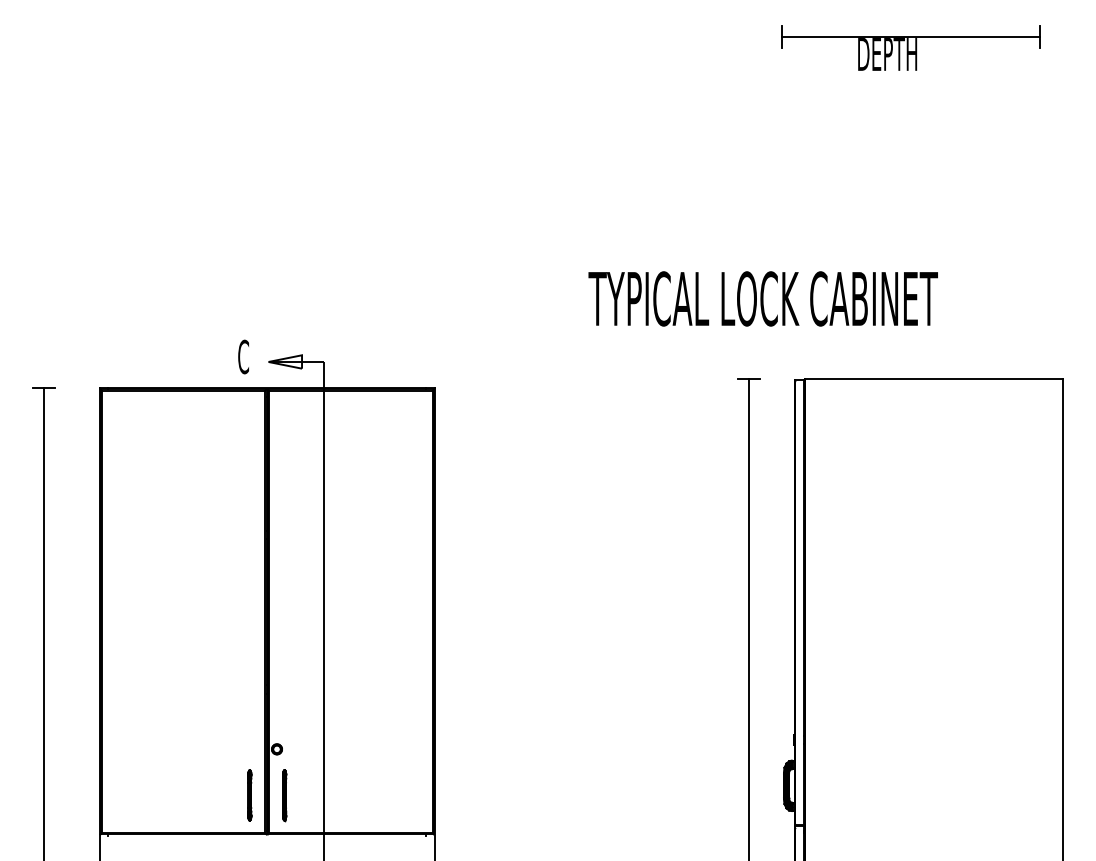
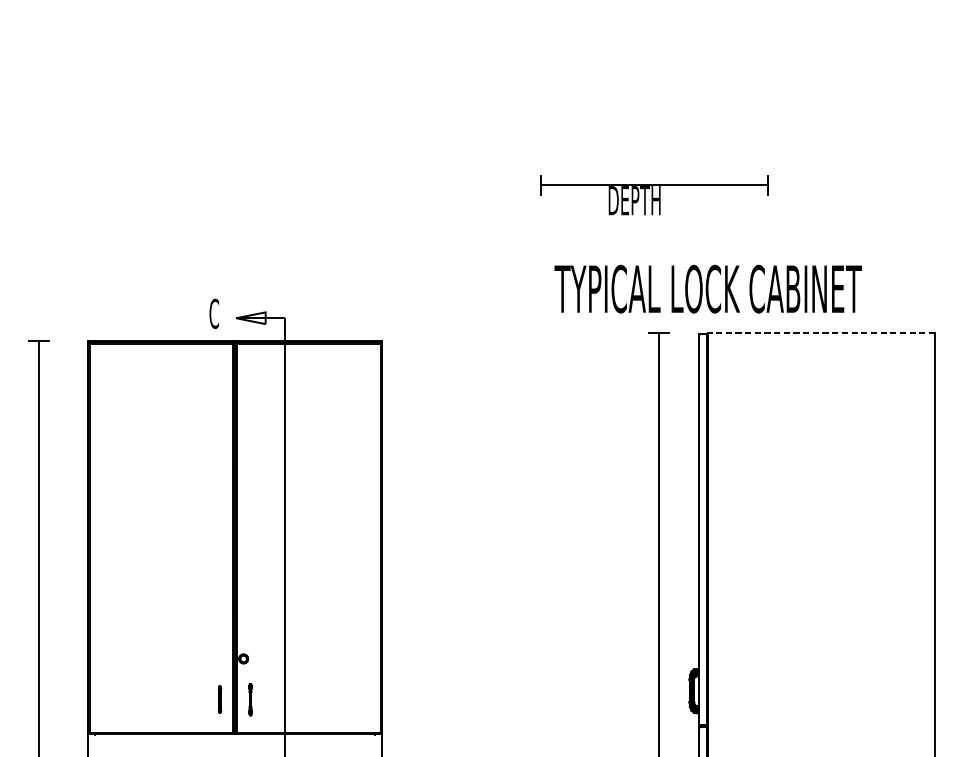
part: (910, 47) -> (654, 194), moved
text: (762, 298) -> (707, 288), moved
line: (934, 378) -> (821, 332), solid -> dashed
part: (249, 795) -> (219, 699), size x0.6
part: (284, 795) -> (250, 699), size x0.7

